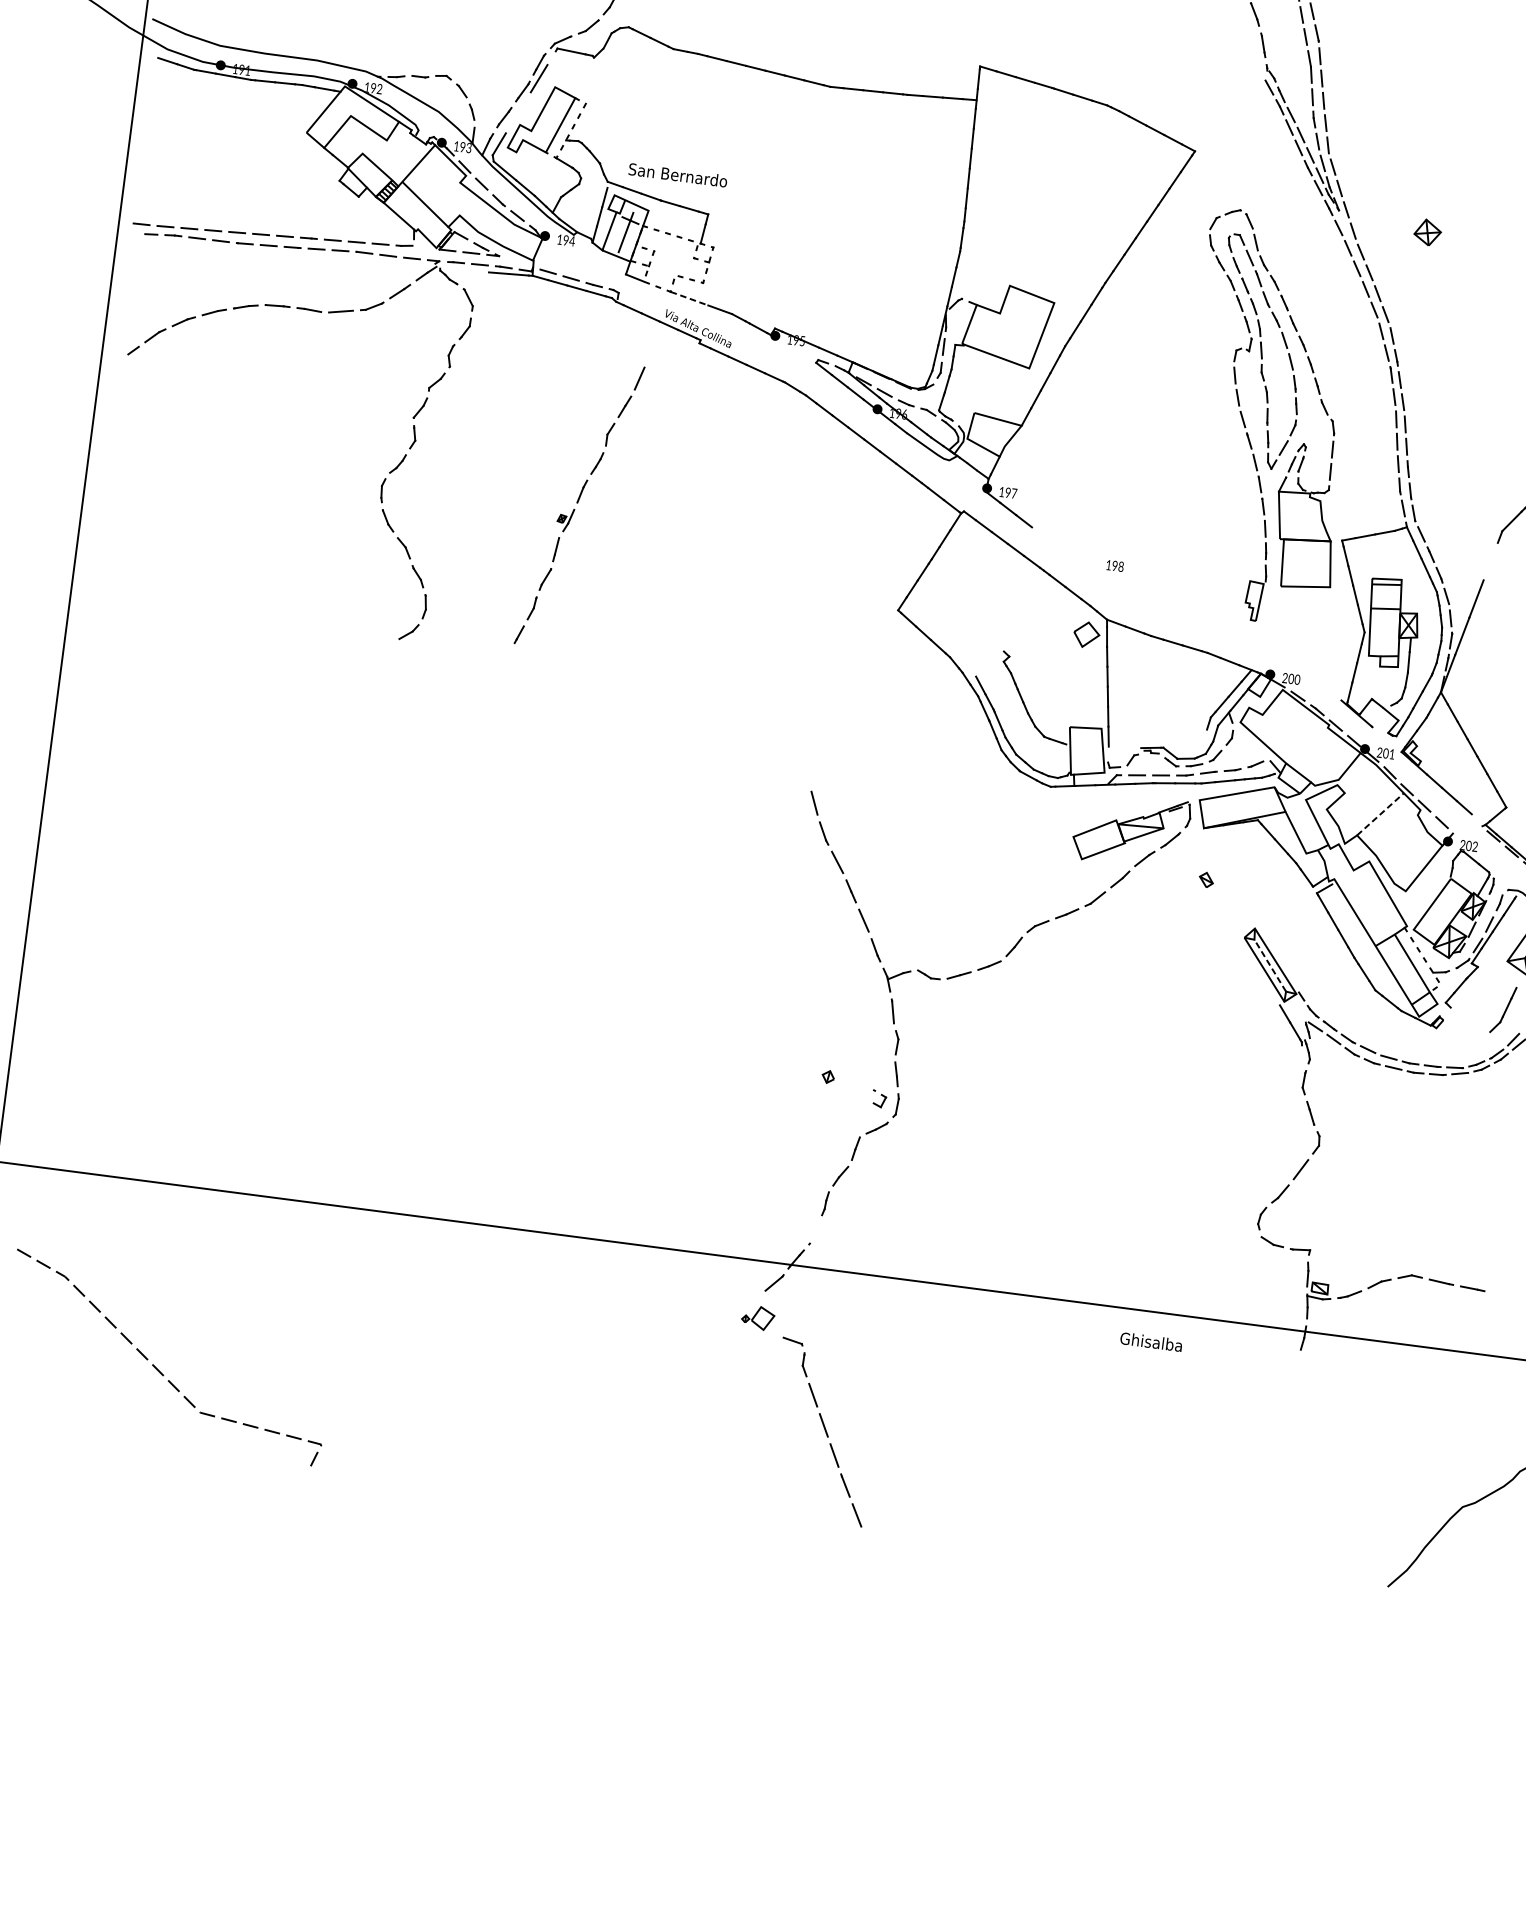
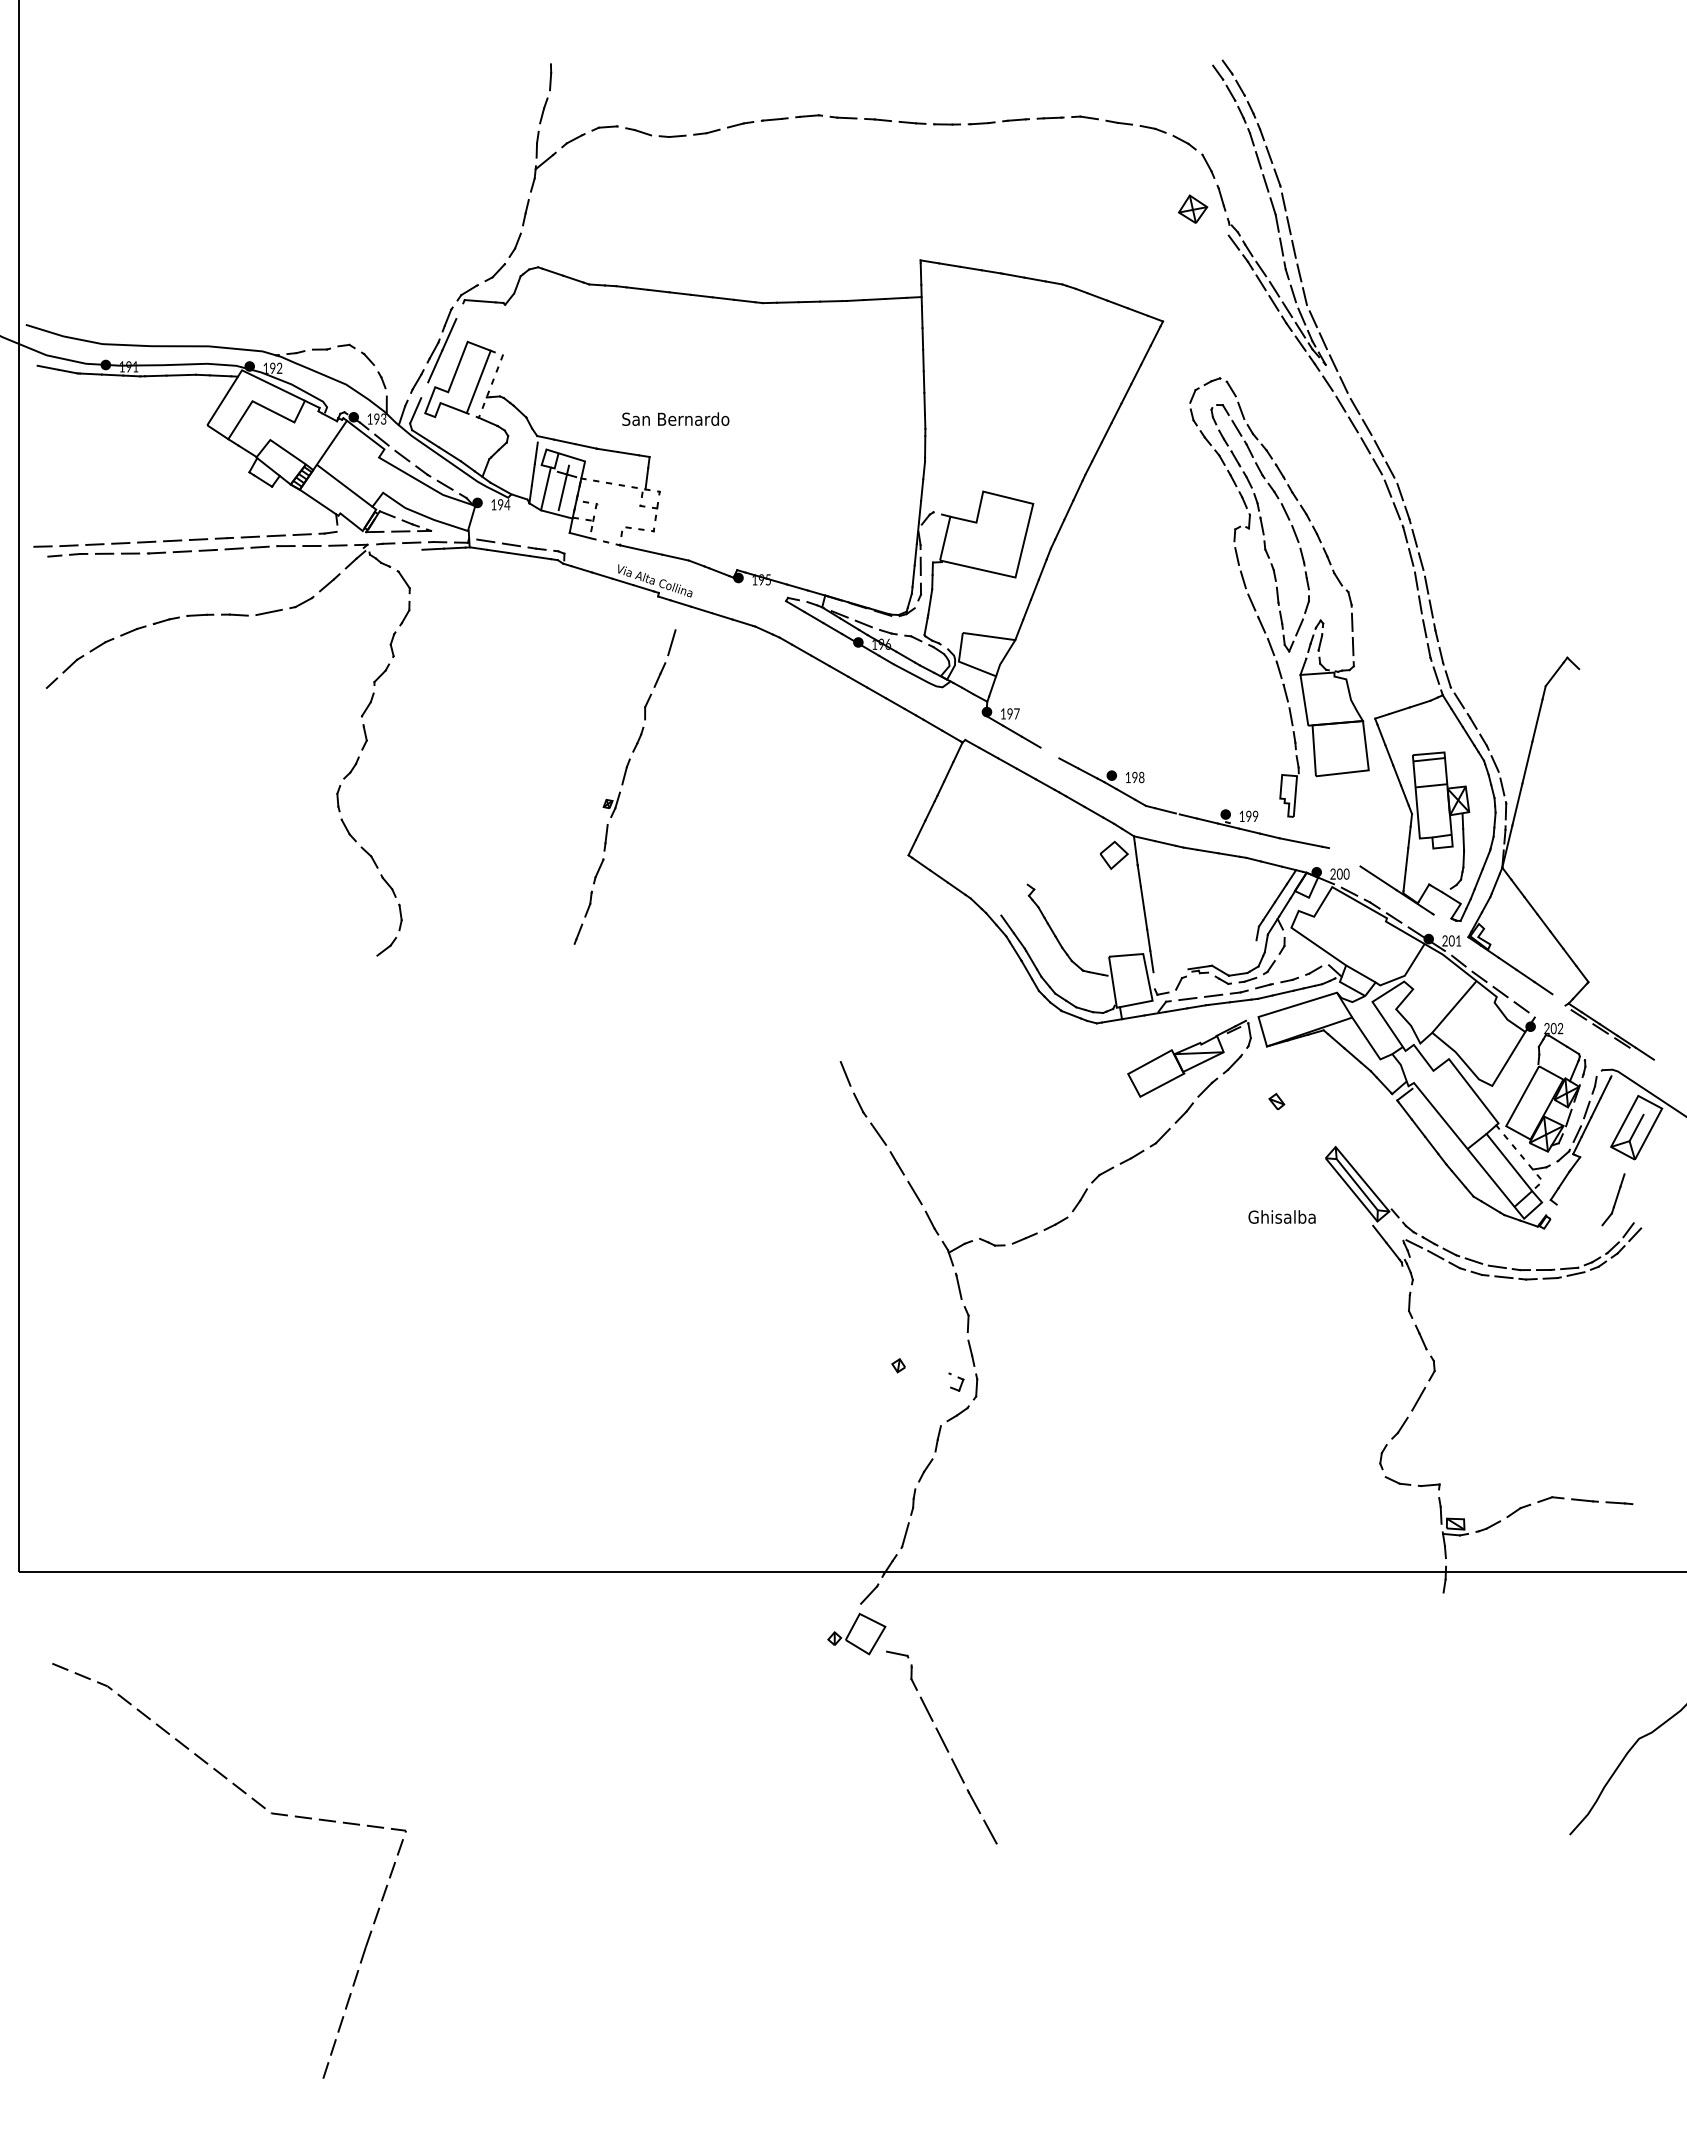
line: (522, 105) -> (435, 366), added
text: (677, 174) -> (675, 418), moved
part: (1428, 231) -> (1193, 208), moved
line: (689, 299) -> (641, 550), dashed -> solid
part: (579, 504) -> (624, 786), moved
line: (1490, 561) -> (1537, 720), added
part: (1160, 607) -> (1189, 815), added
line: (1326, 687) -> (1378, 878), added
line: (1380, 813) -> (1454, 1006), dashed -> solid
line: (1270, 965) -> (1357, 1184), dashed -> solid
line: (814, 1233) -> (905, 1535), added
part: (757, 1317) -> (856, 1633), size x1.67
text: (1150, 1341) -> (1281, 1216), moved
part: (261, 1567) -> (358, 1970), added

